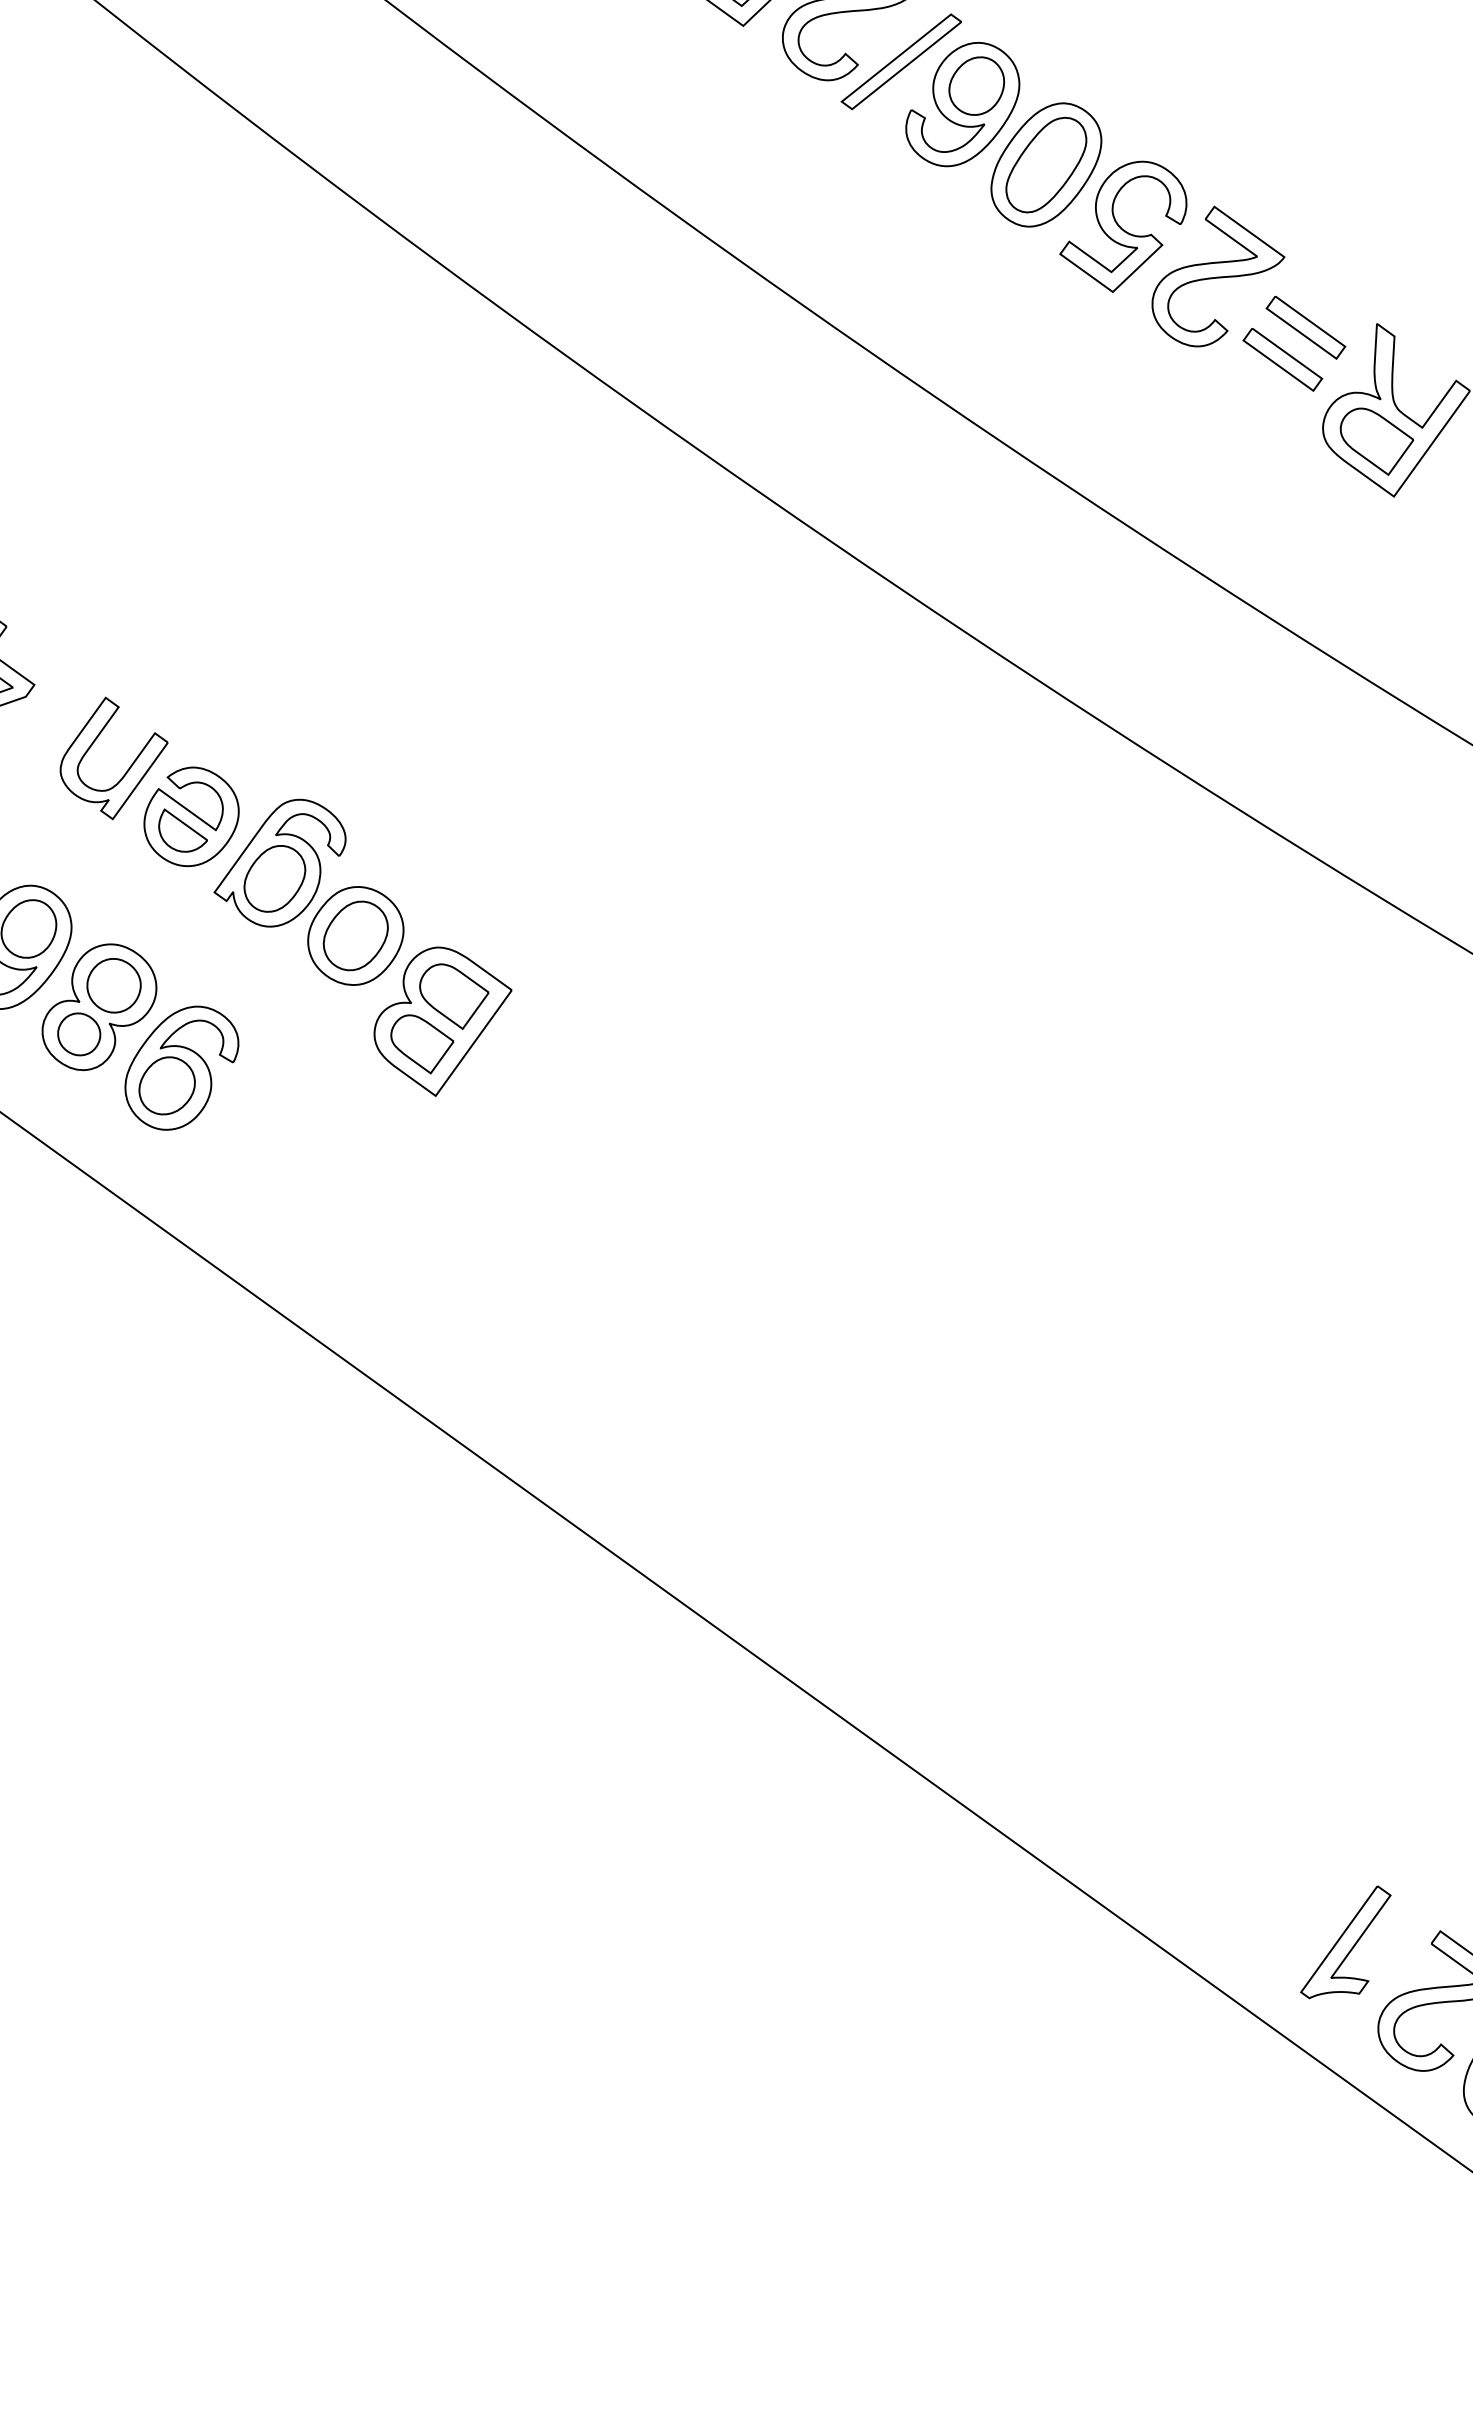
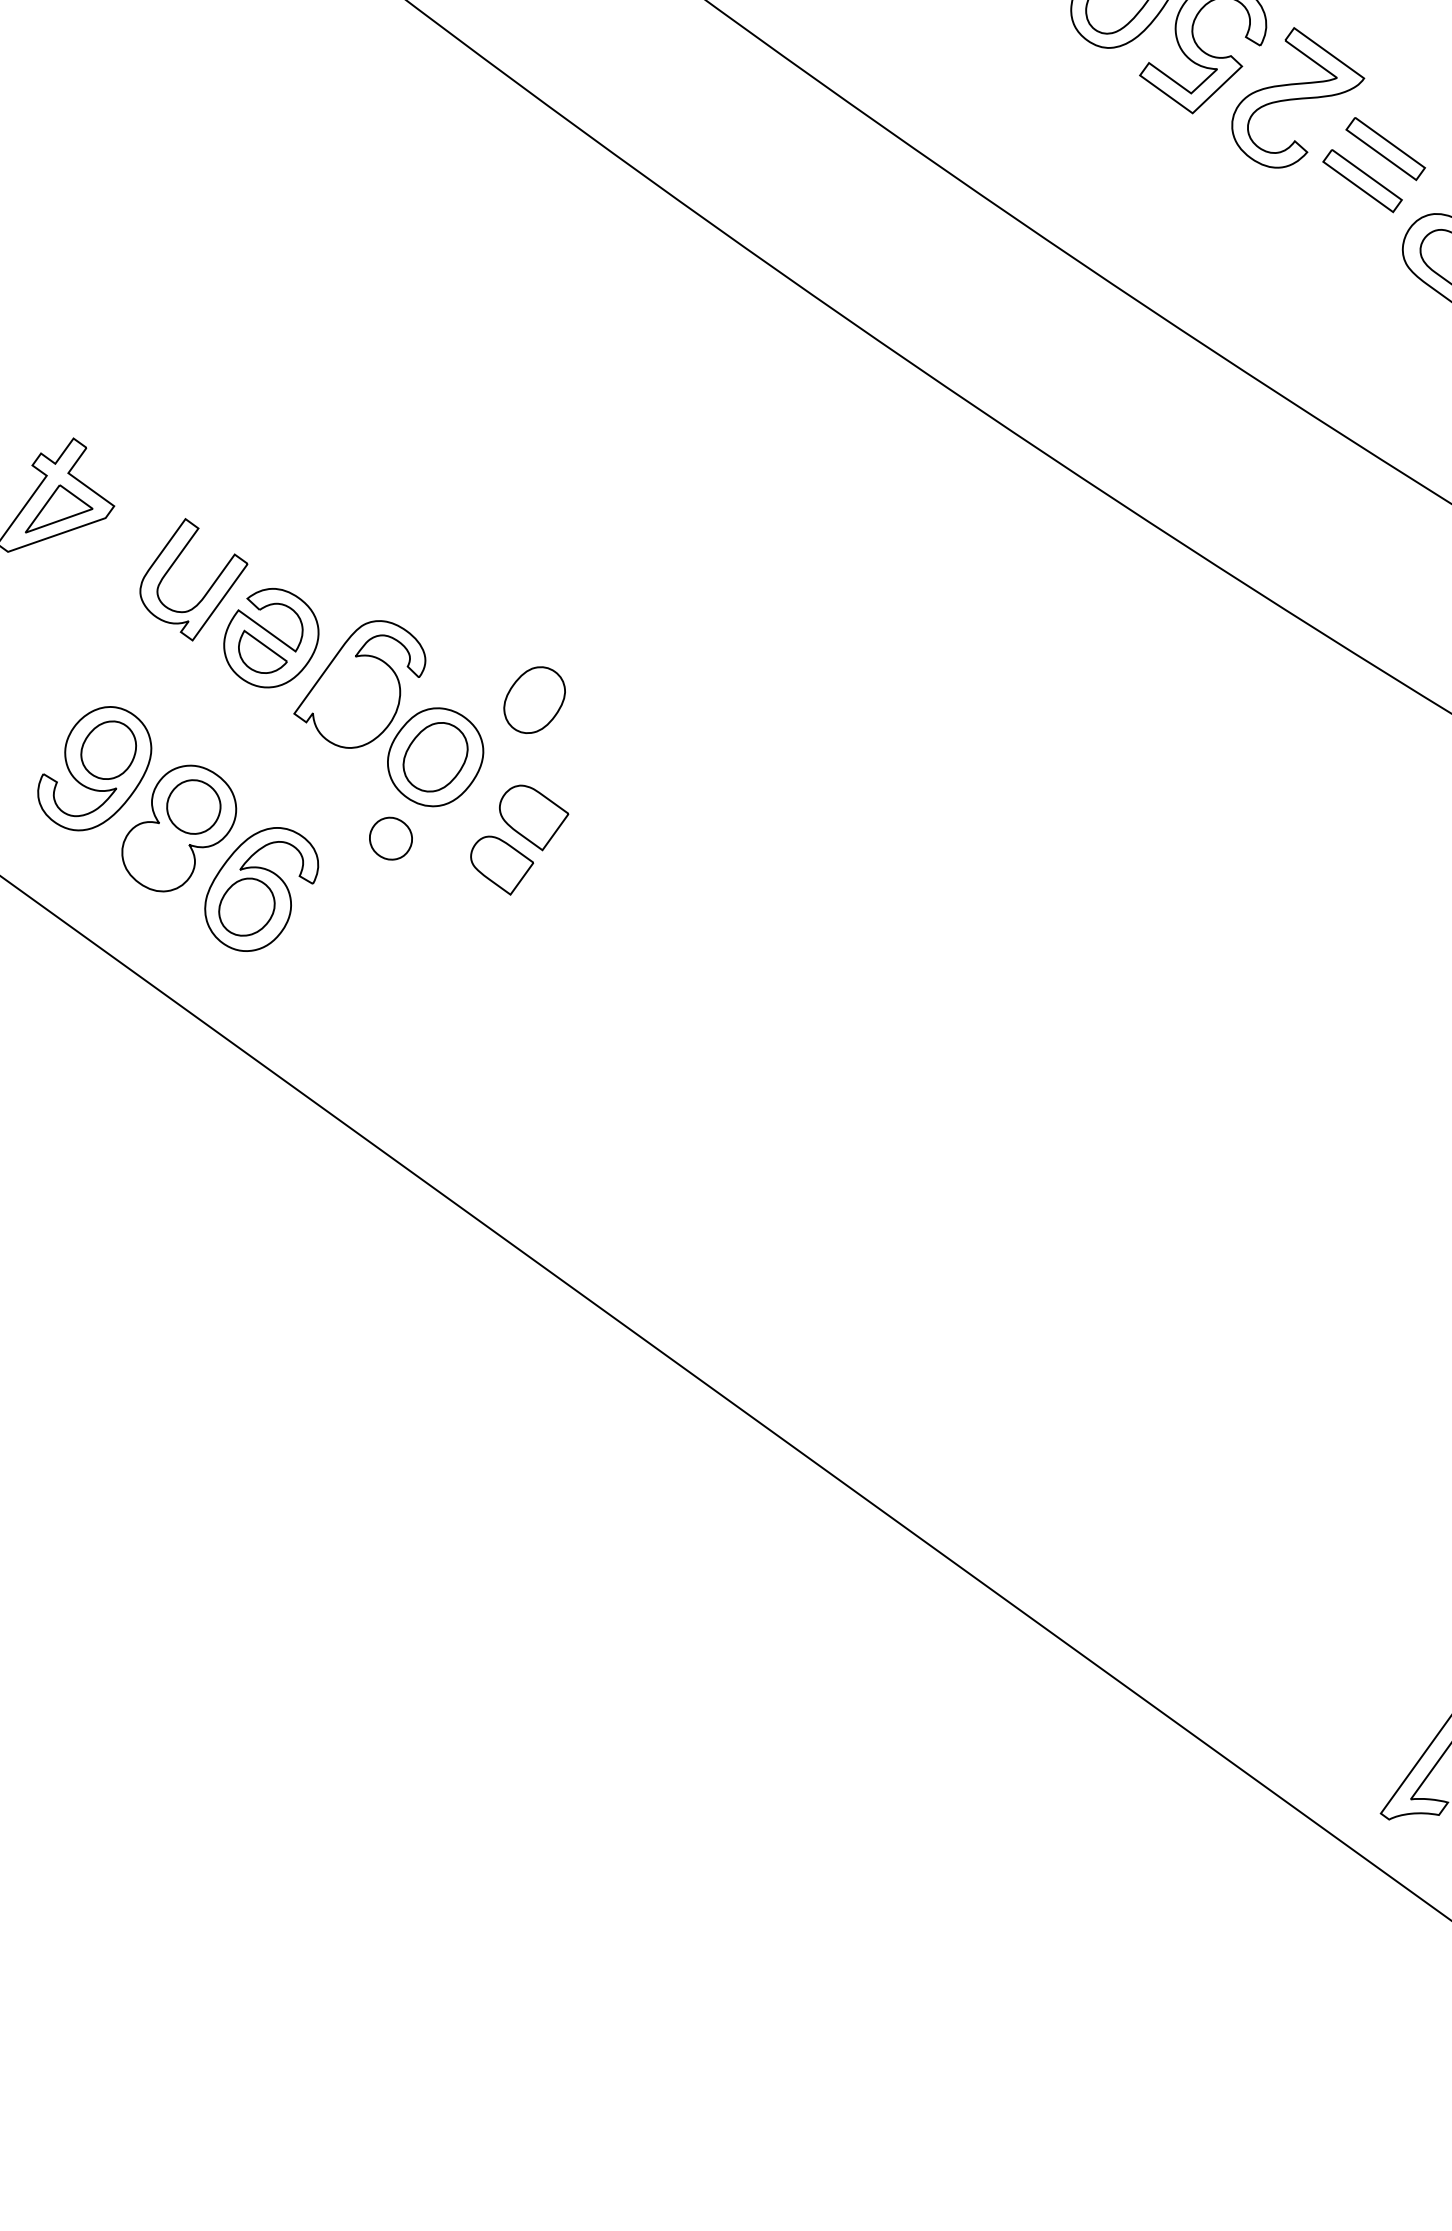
part: (274, 878) -> (534, 699), moved
part: (442, 1021) -> (522, 842), removed
part: (79, 1034) -> (391, 838), moved

